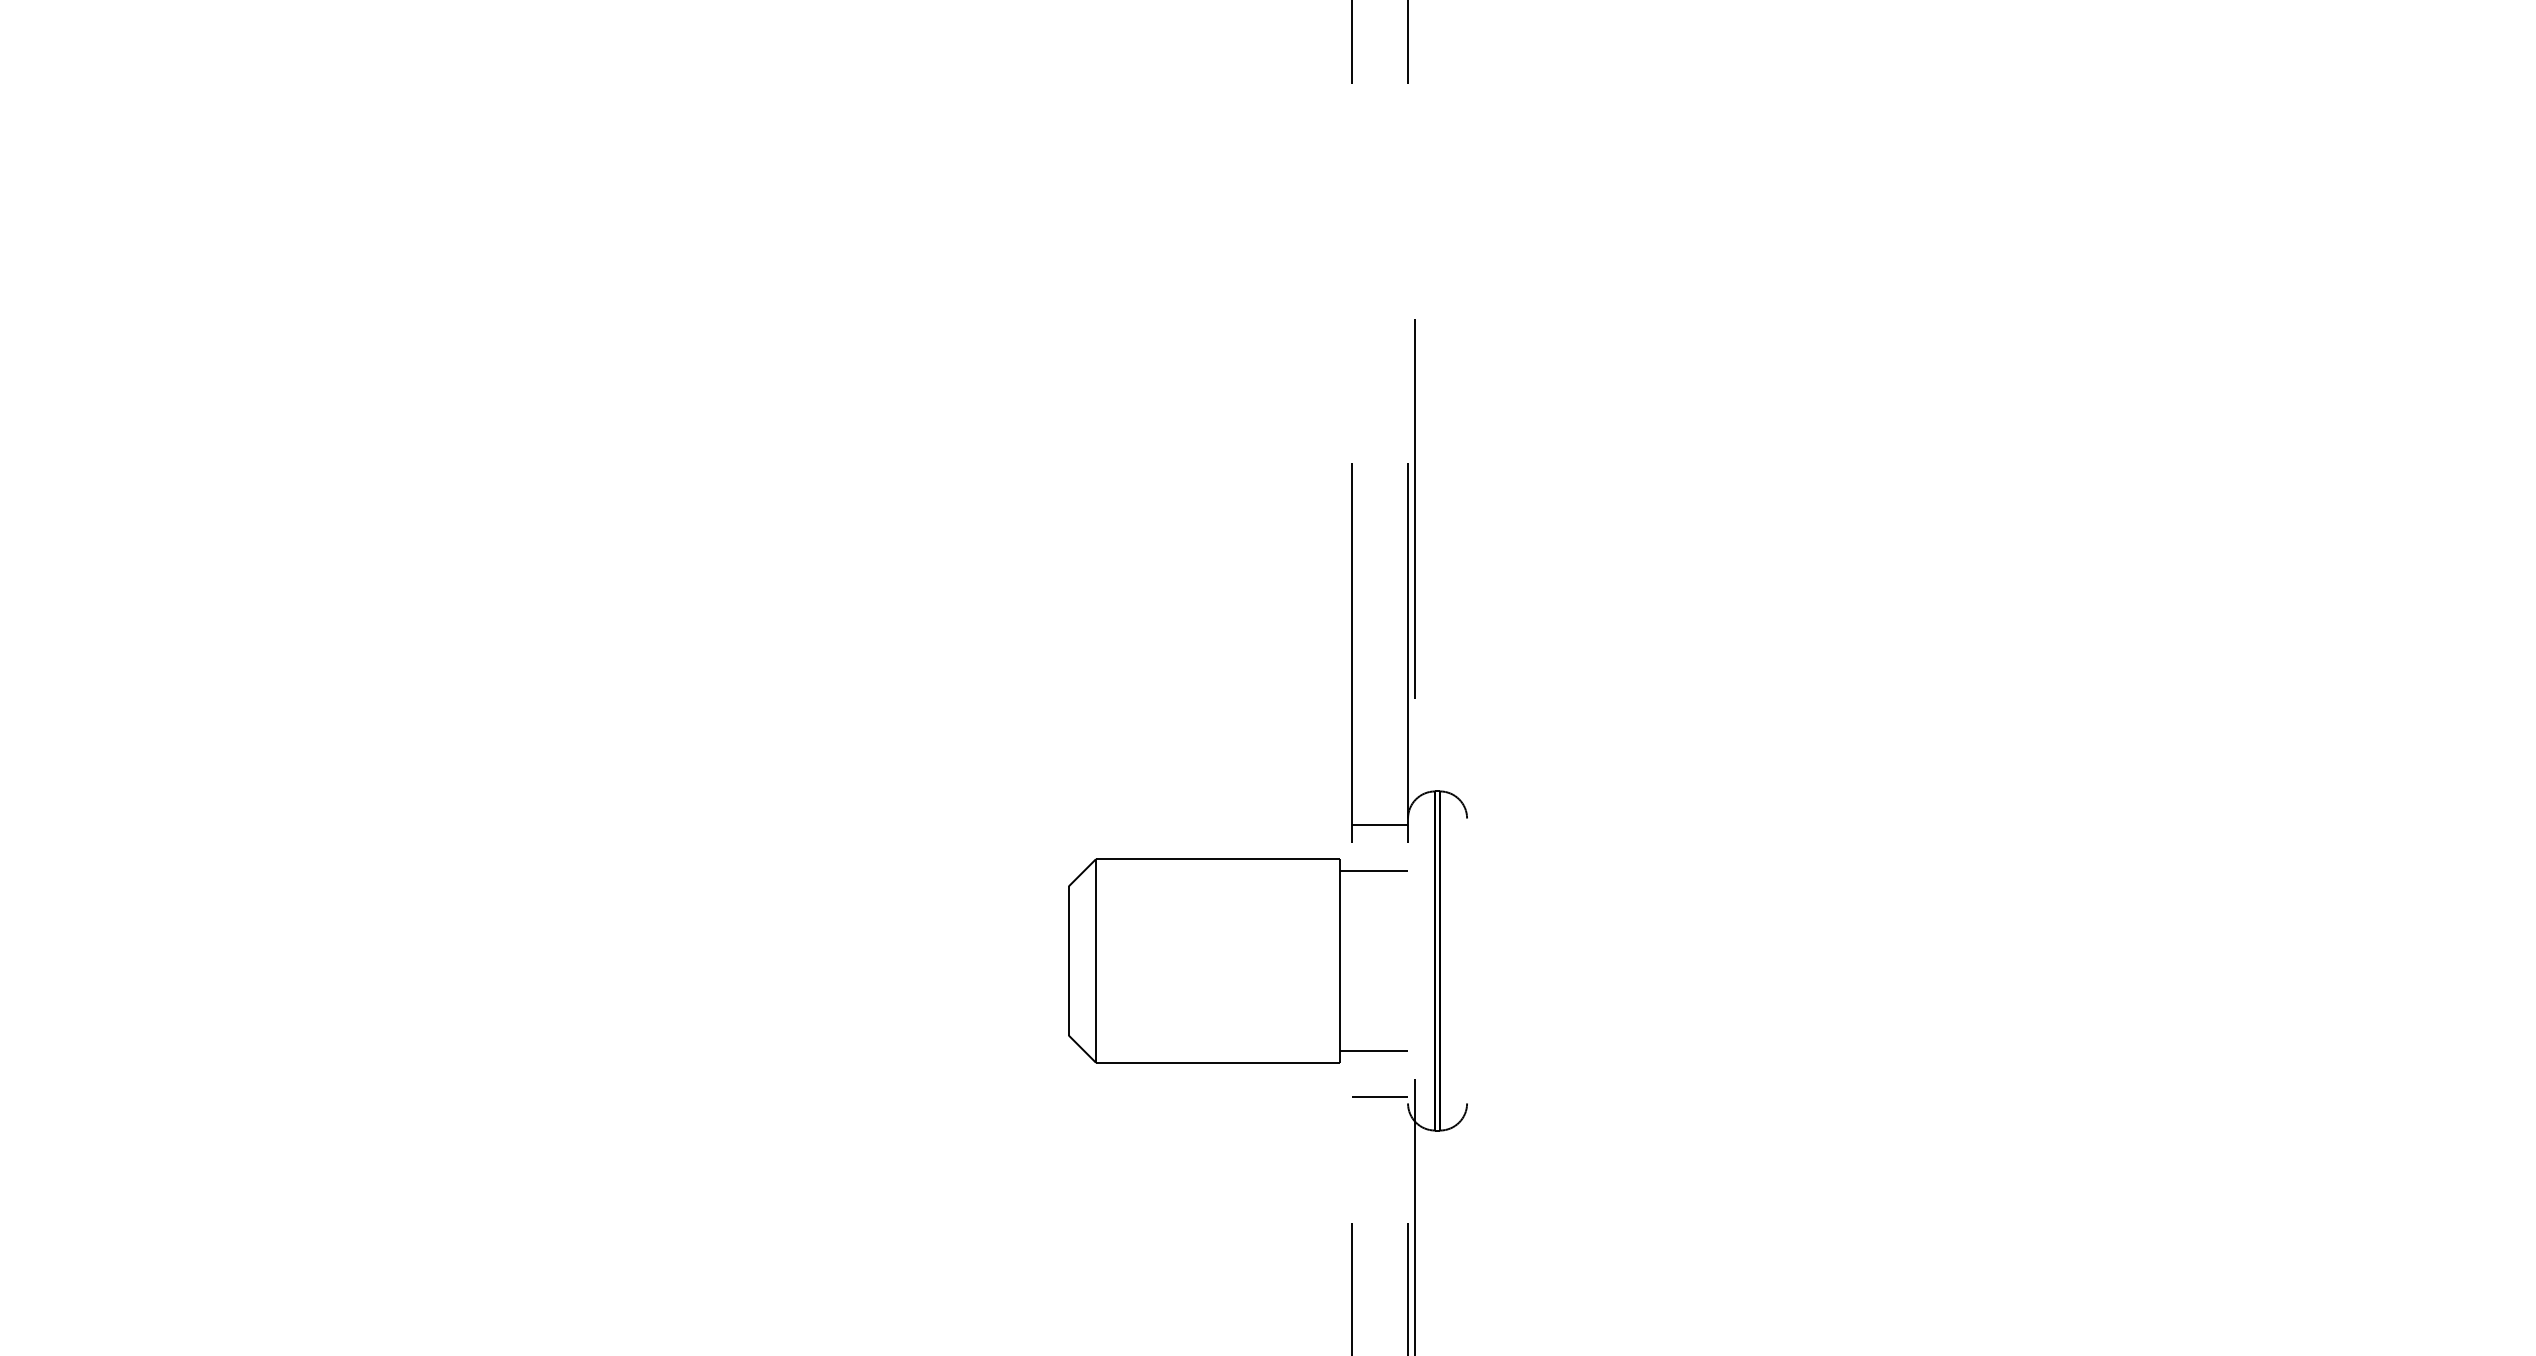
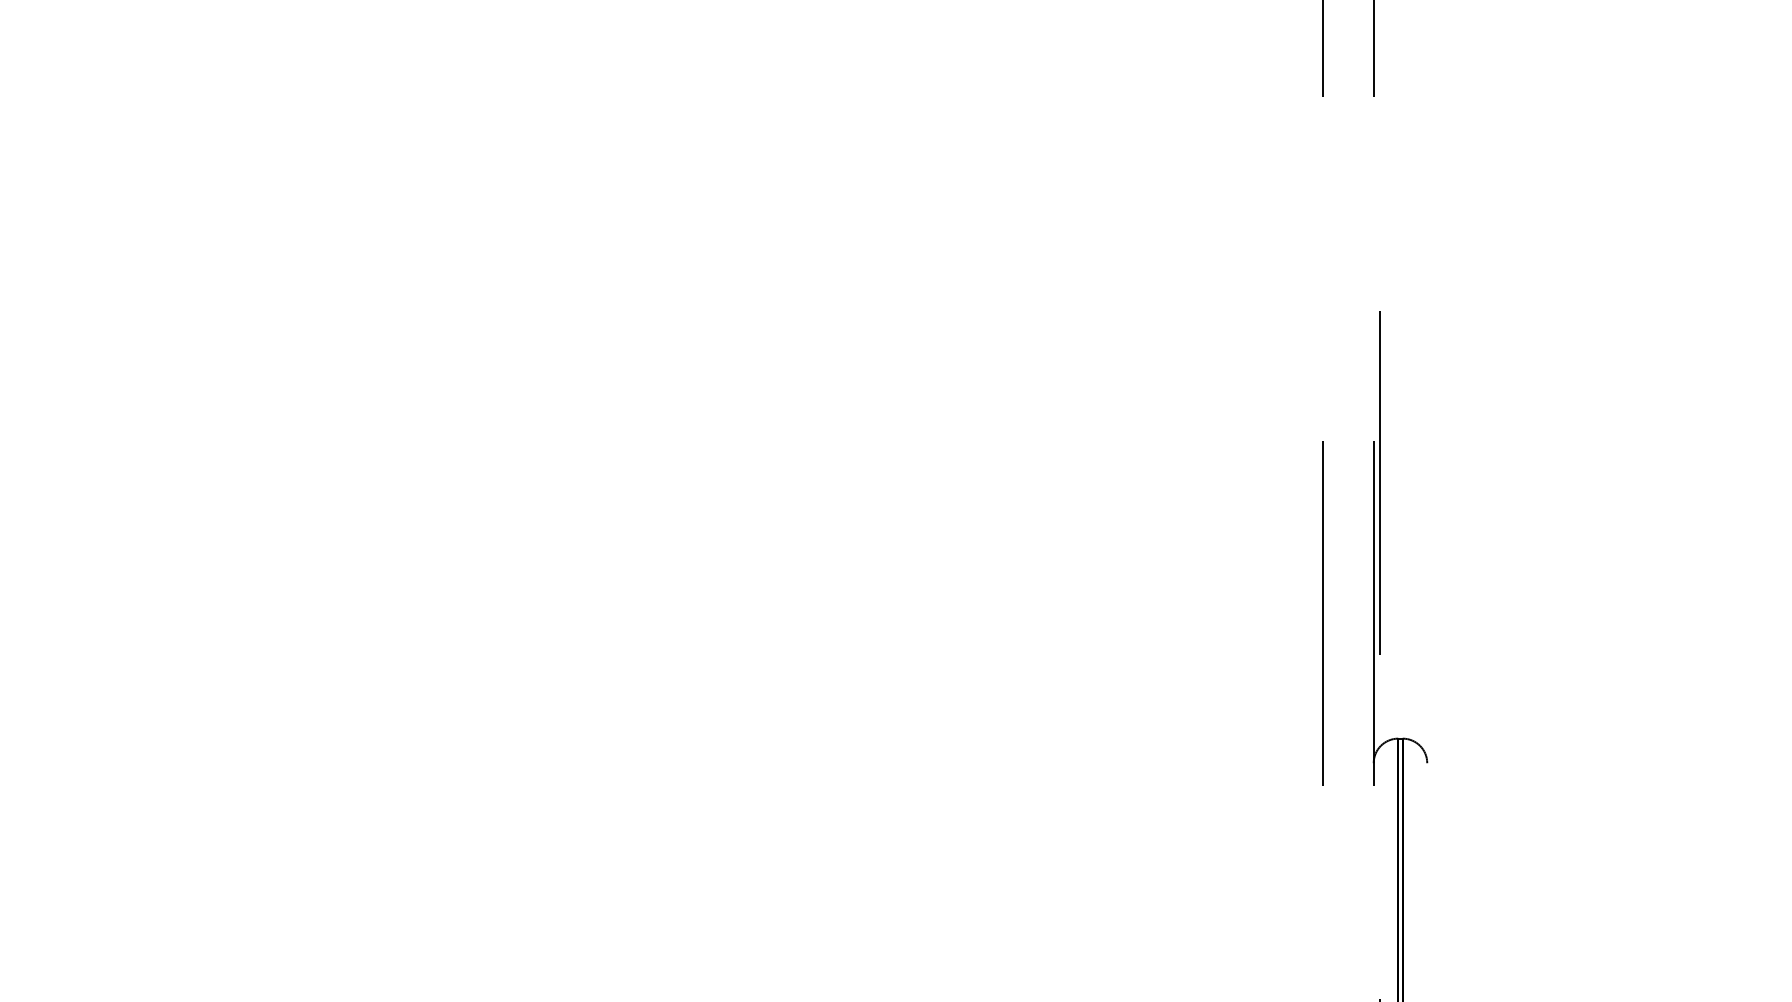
line: (1379, 825) -> (1347, 769), removed
part: (1237, 960) -> (1219, 891), removed

